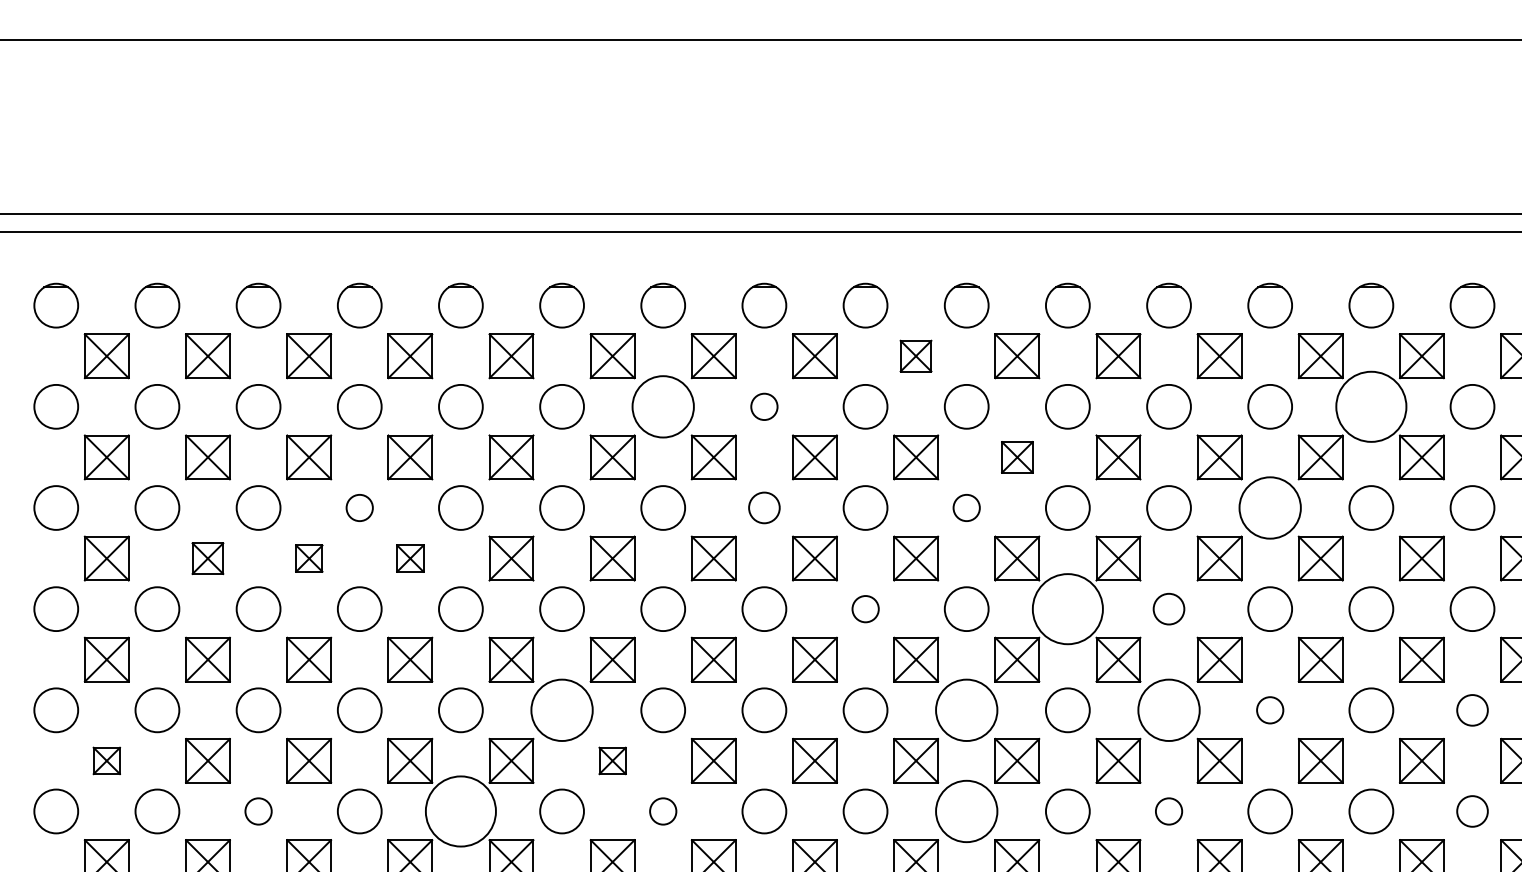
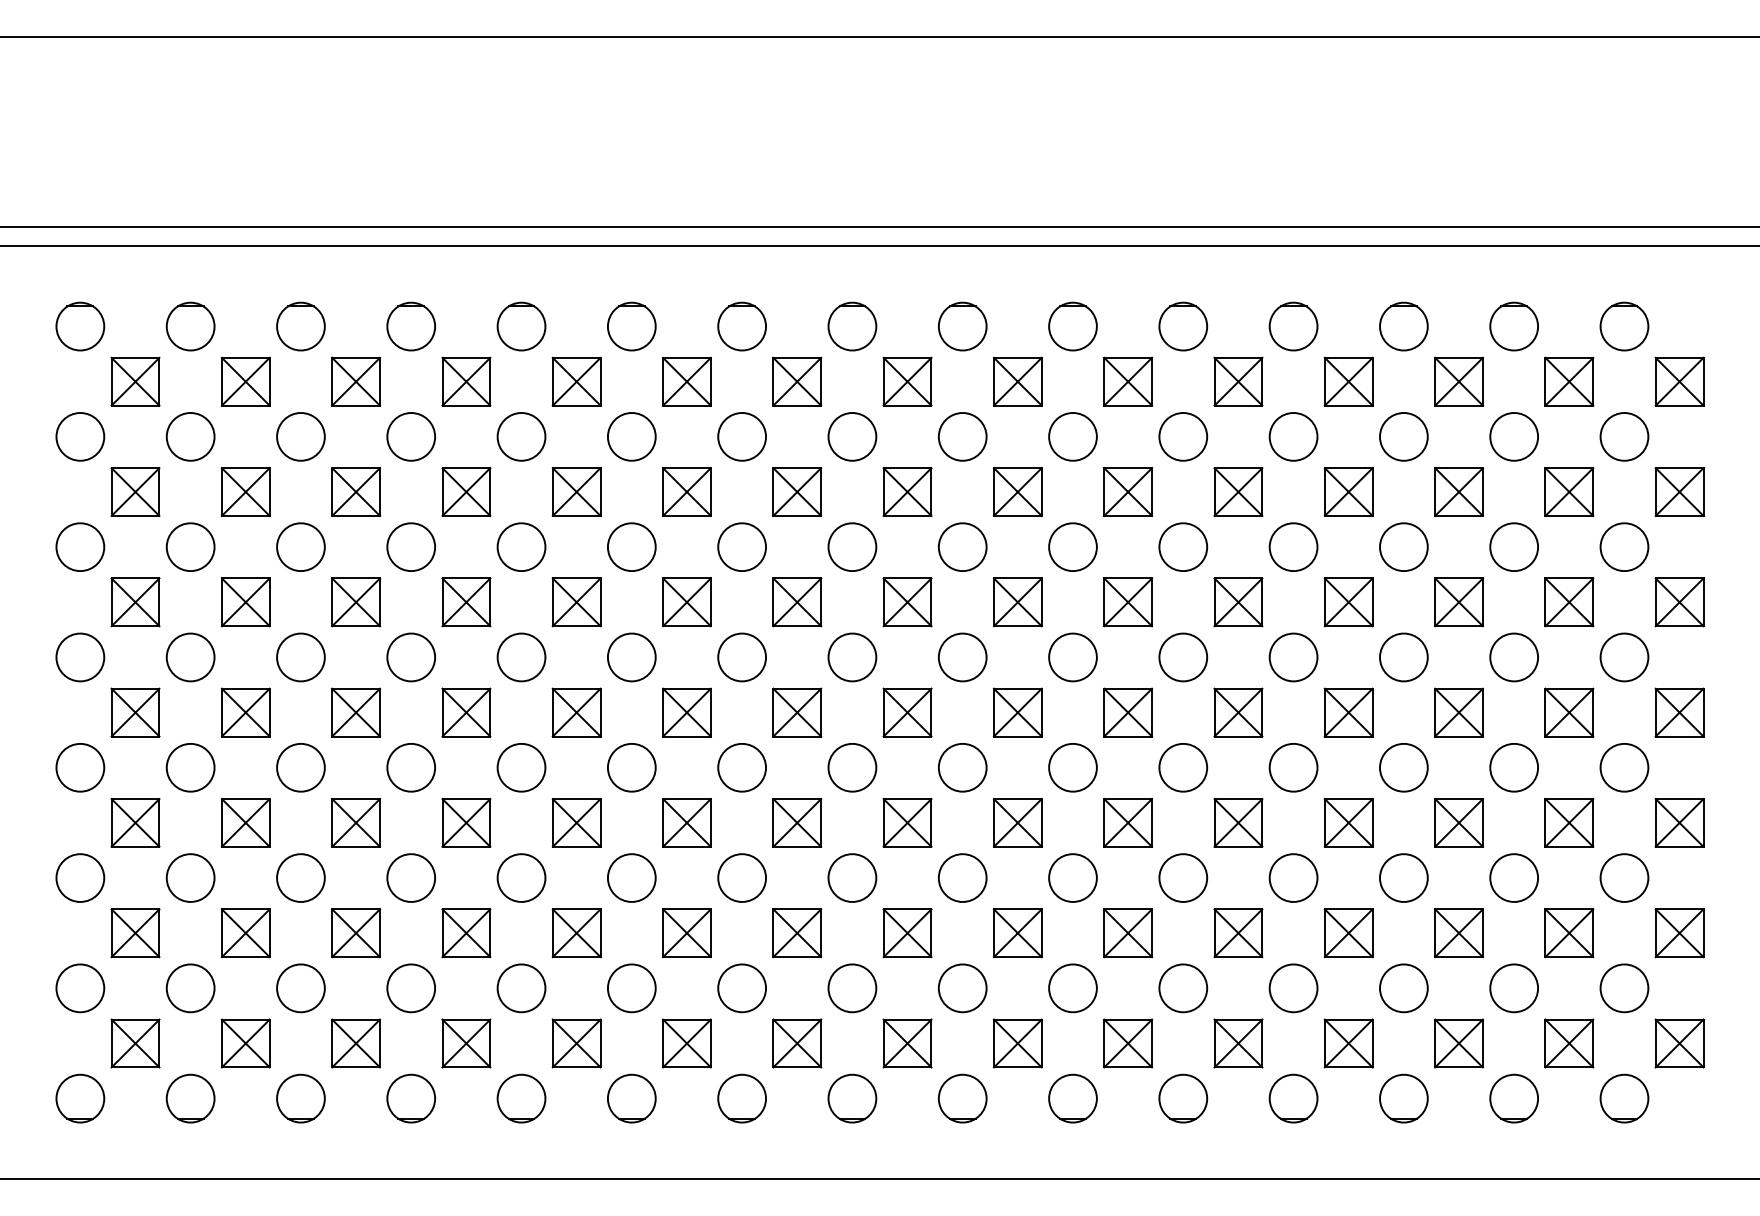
part: (915, 356) -> (1017, 381), size x1.43
circle: (663, 406) -> (742, 436), size x0.71
circle: (764, 406) -> (852, 436), size x1.67
circle: (1371, 406) -> (1514, 436), size x0.62
part: (1017, 456) -> (1128, 491), size x1.43
circle: (764, 507) -> (852, 546), size x1.43
circle: (359, 508) -> (411, 547), size x1.67
circle: (966, 508) -> (1072, 547), size x1.67
circle: (1269, 508) -> (1403, 547), size x0.71
part: (207, 558) -> (245, 602), size x1.43
part: (309, 558) -> (356, 602), size x1.67
part: (410, 558) -> (466, 602), size x1.67
circle: (865, 609) -> (962, 657), size x1.67
circle: (1068, 609) -> (1183, 657), size x0.62
circle: (1168, 609) -> (1293, 657), size x1.43
circle: (561, 710) -> (631, 767), size x0.71
circle: (966, 710) -> (1072, 767), size x0.71
circle: (1168, 710) -> (1293, 767), size x0.71
circle: (1269, 710) -> (1403, 767), size x1.67
circle: (1472, 710) -> (1624, 767), size x1.43
part: (106, 760) -> (135, 822), size x1.67
part: (612, 760) -> (686, 822), size x1.67
circle: (258, 810) -> (300, 877), size x1.67
circle: (460, 810) -> (521, 877), size x0.62
circle: (663, 810) -> (742, 877), size x1.67
circle: (966, 810) -> (1072, 877), size x0.71
circle: (1168, 810) -> (1293, 877), size x1.67
circle: (1472, 810) -> (1624, 877), size x1.43

